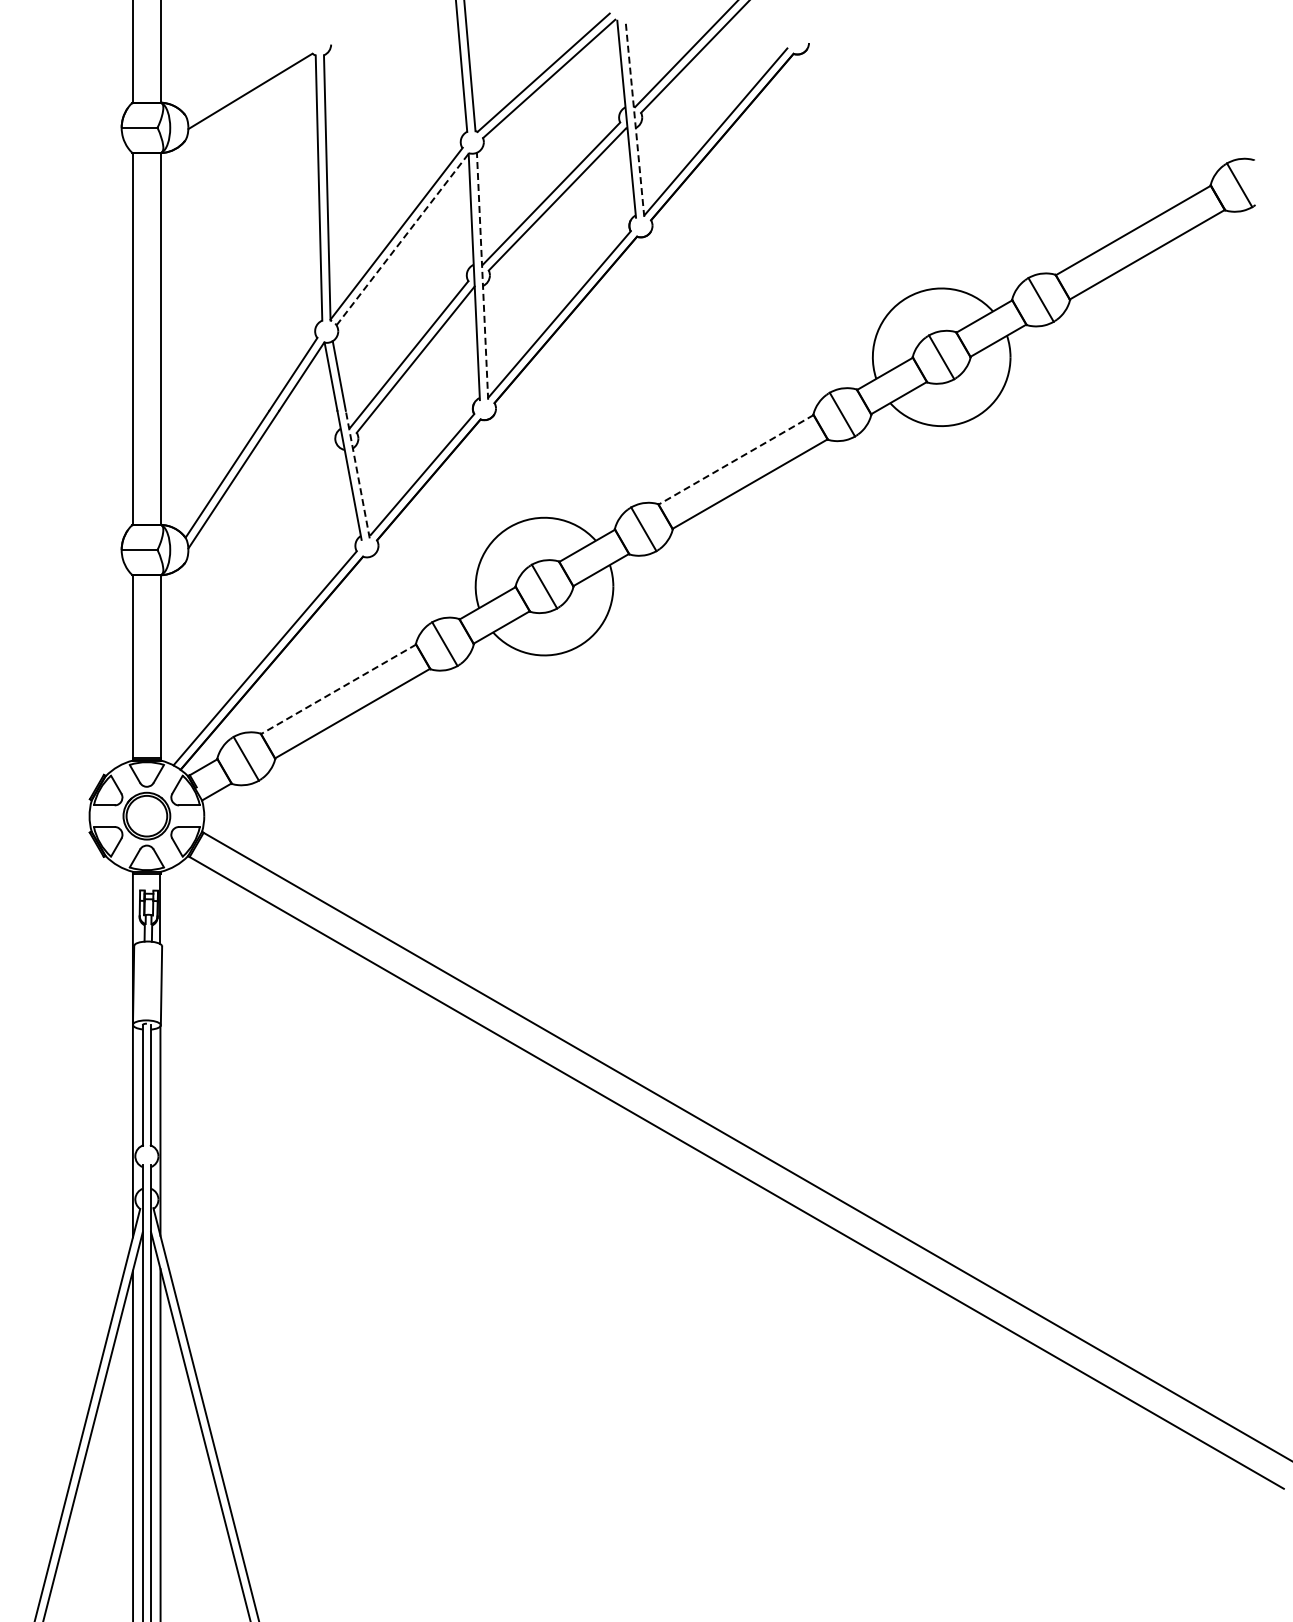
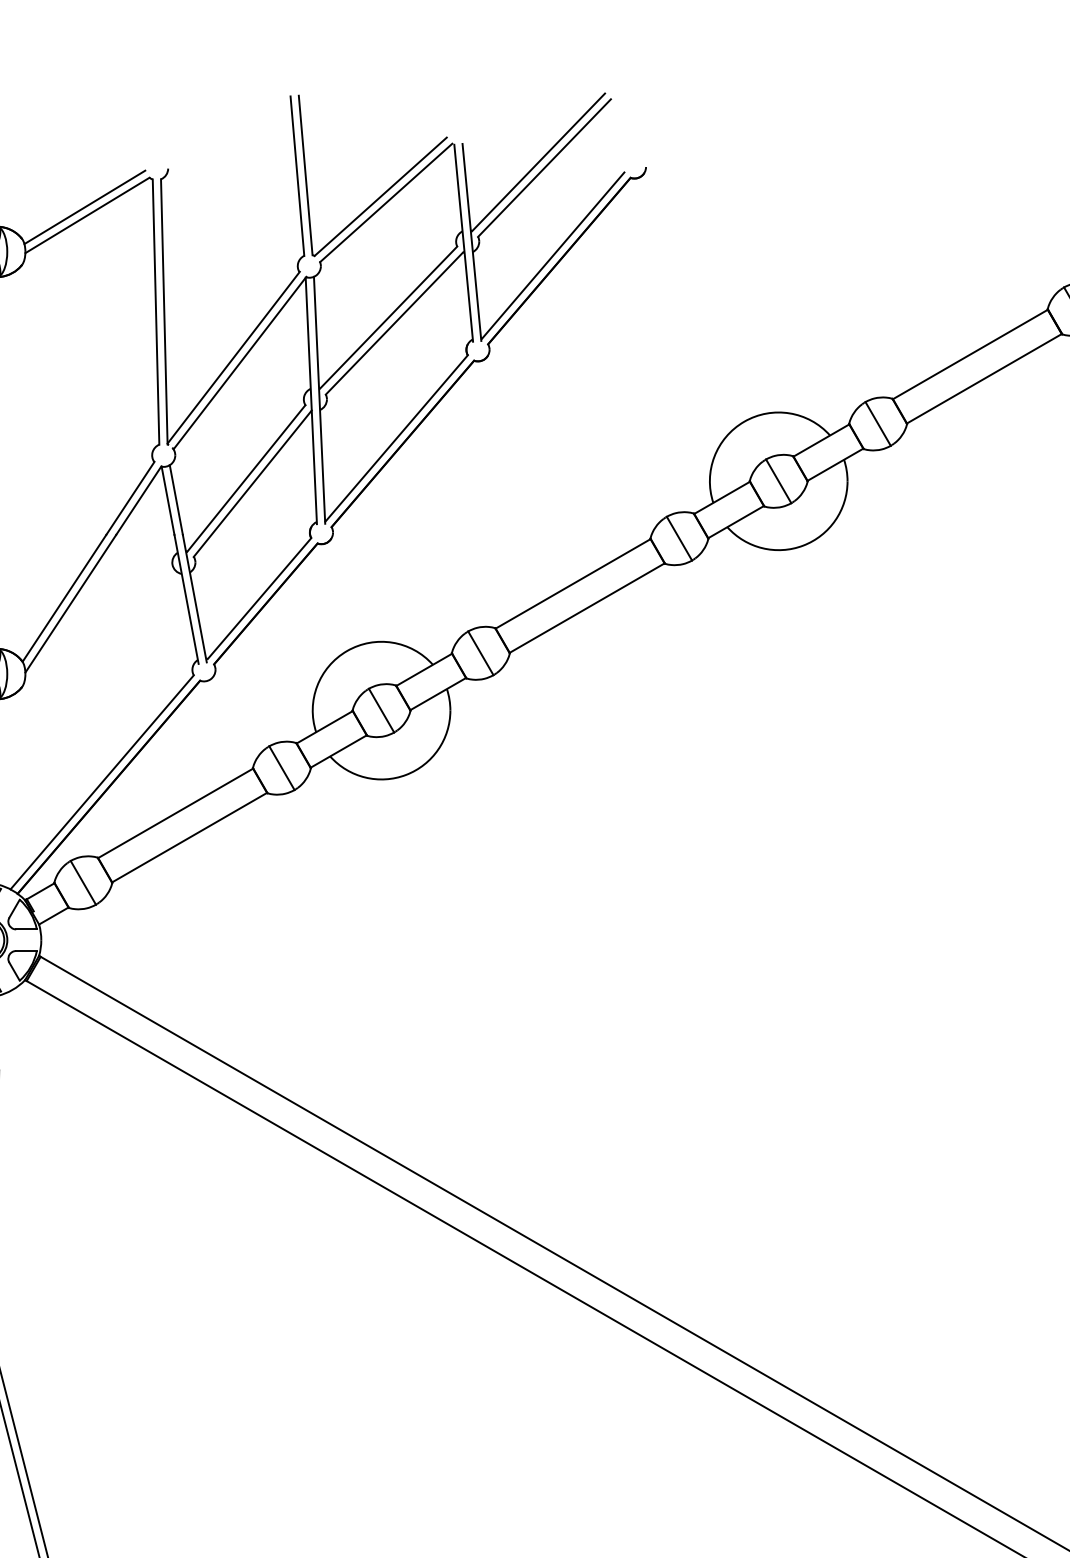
line: (247, 83) -> (84, 207), added
line: (634, 118) -> (471, 242), dashed -> solid
line: (402, 239) -> (239, 363), dashed -> solid
line: (482, 276) -> (319, 400), dashed -> solid
line: (736, 459) -> (573, 583), dashed -> solid
line: (357, 474) -> (194, 598), dashed -> solid
line: (338, 689) -> (175, 813), dashed -> solid

